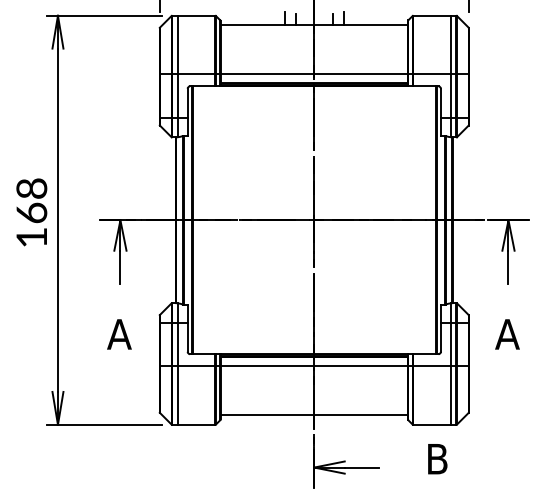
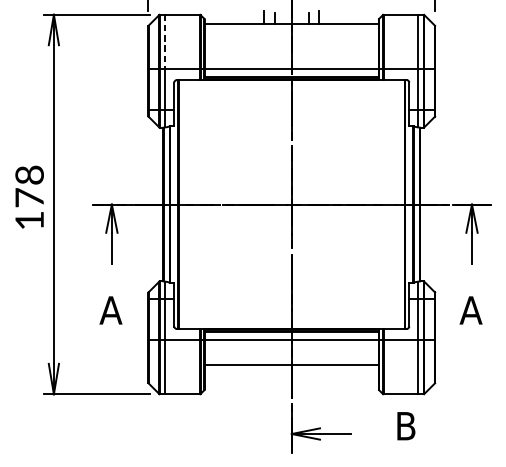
line: (177, 45) -> (164, 42), solid -> dashed
text: (31, 212) -> (29, 197), 168 -> 178
line: (314, 415) -> (291, 365), moved

